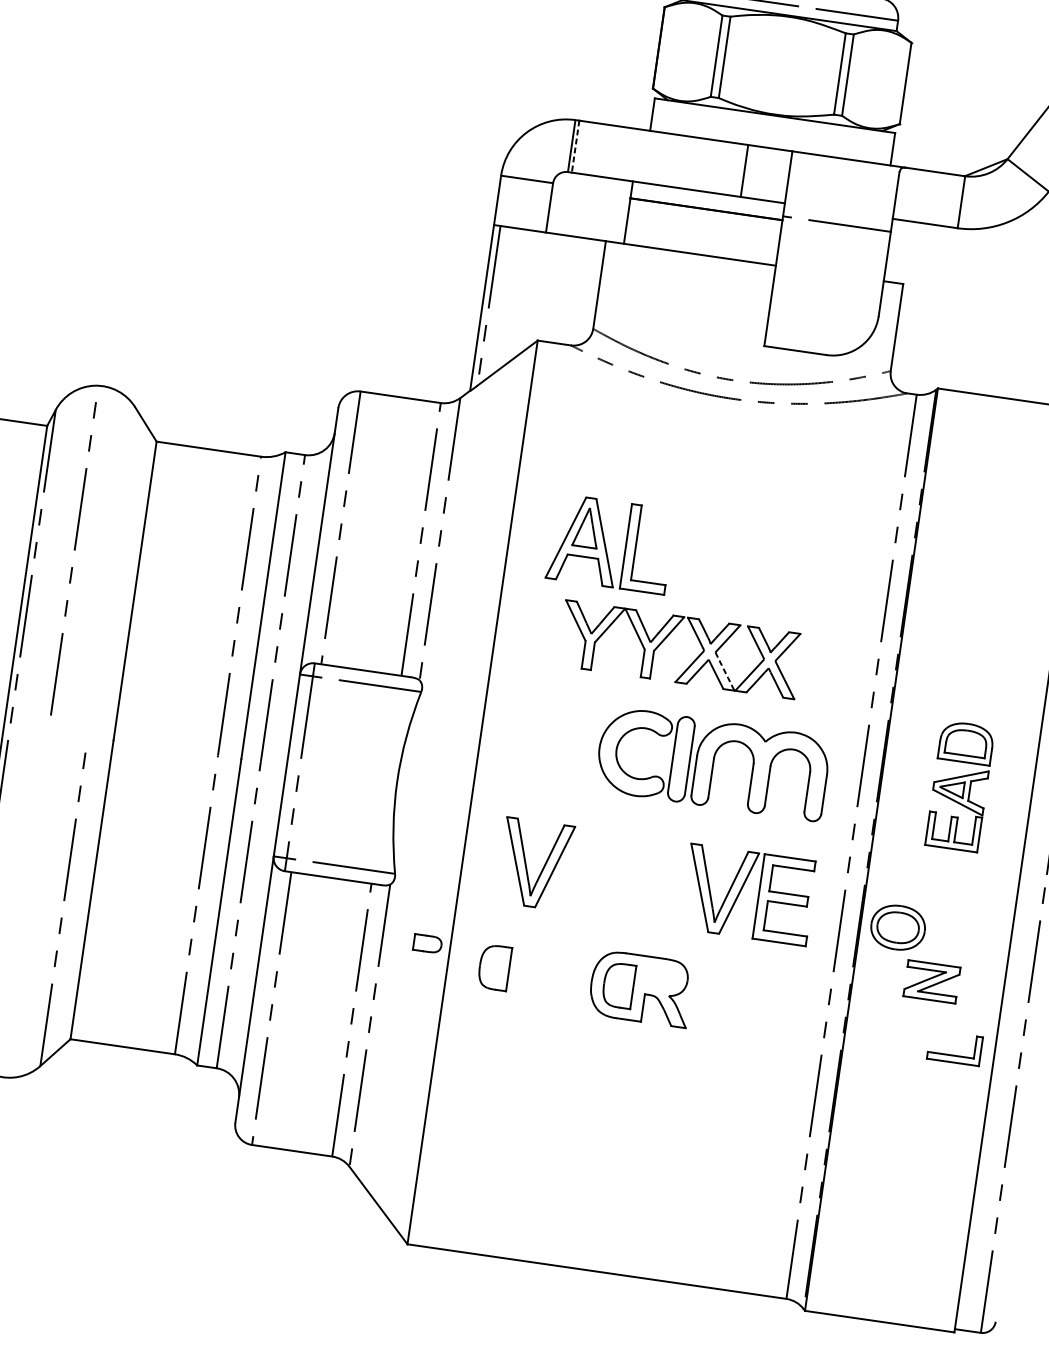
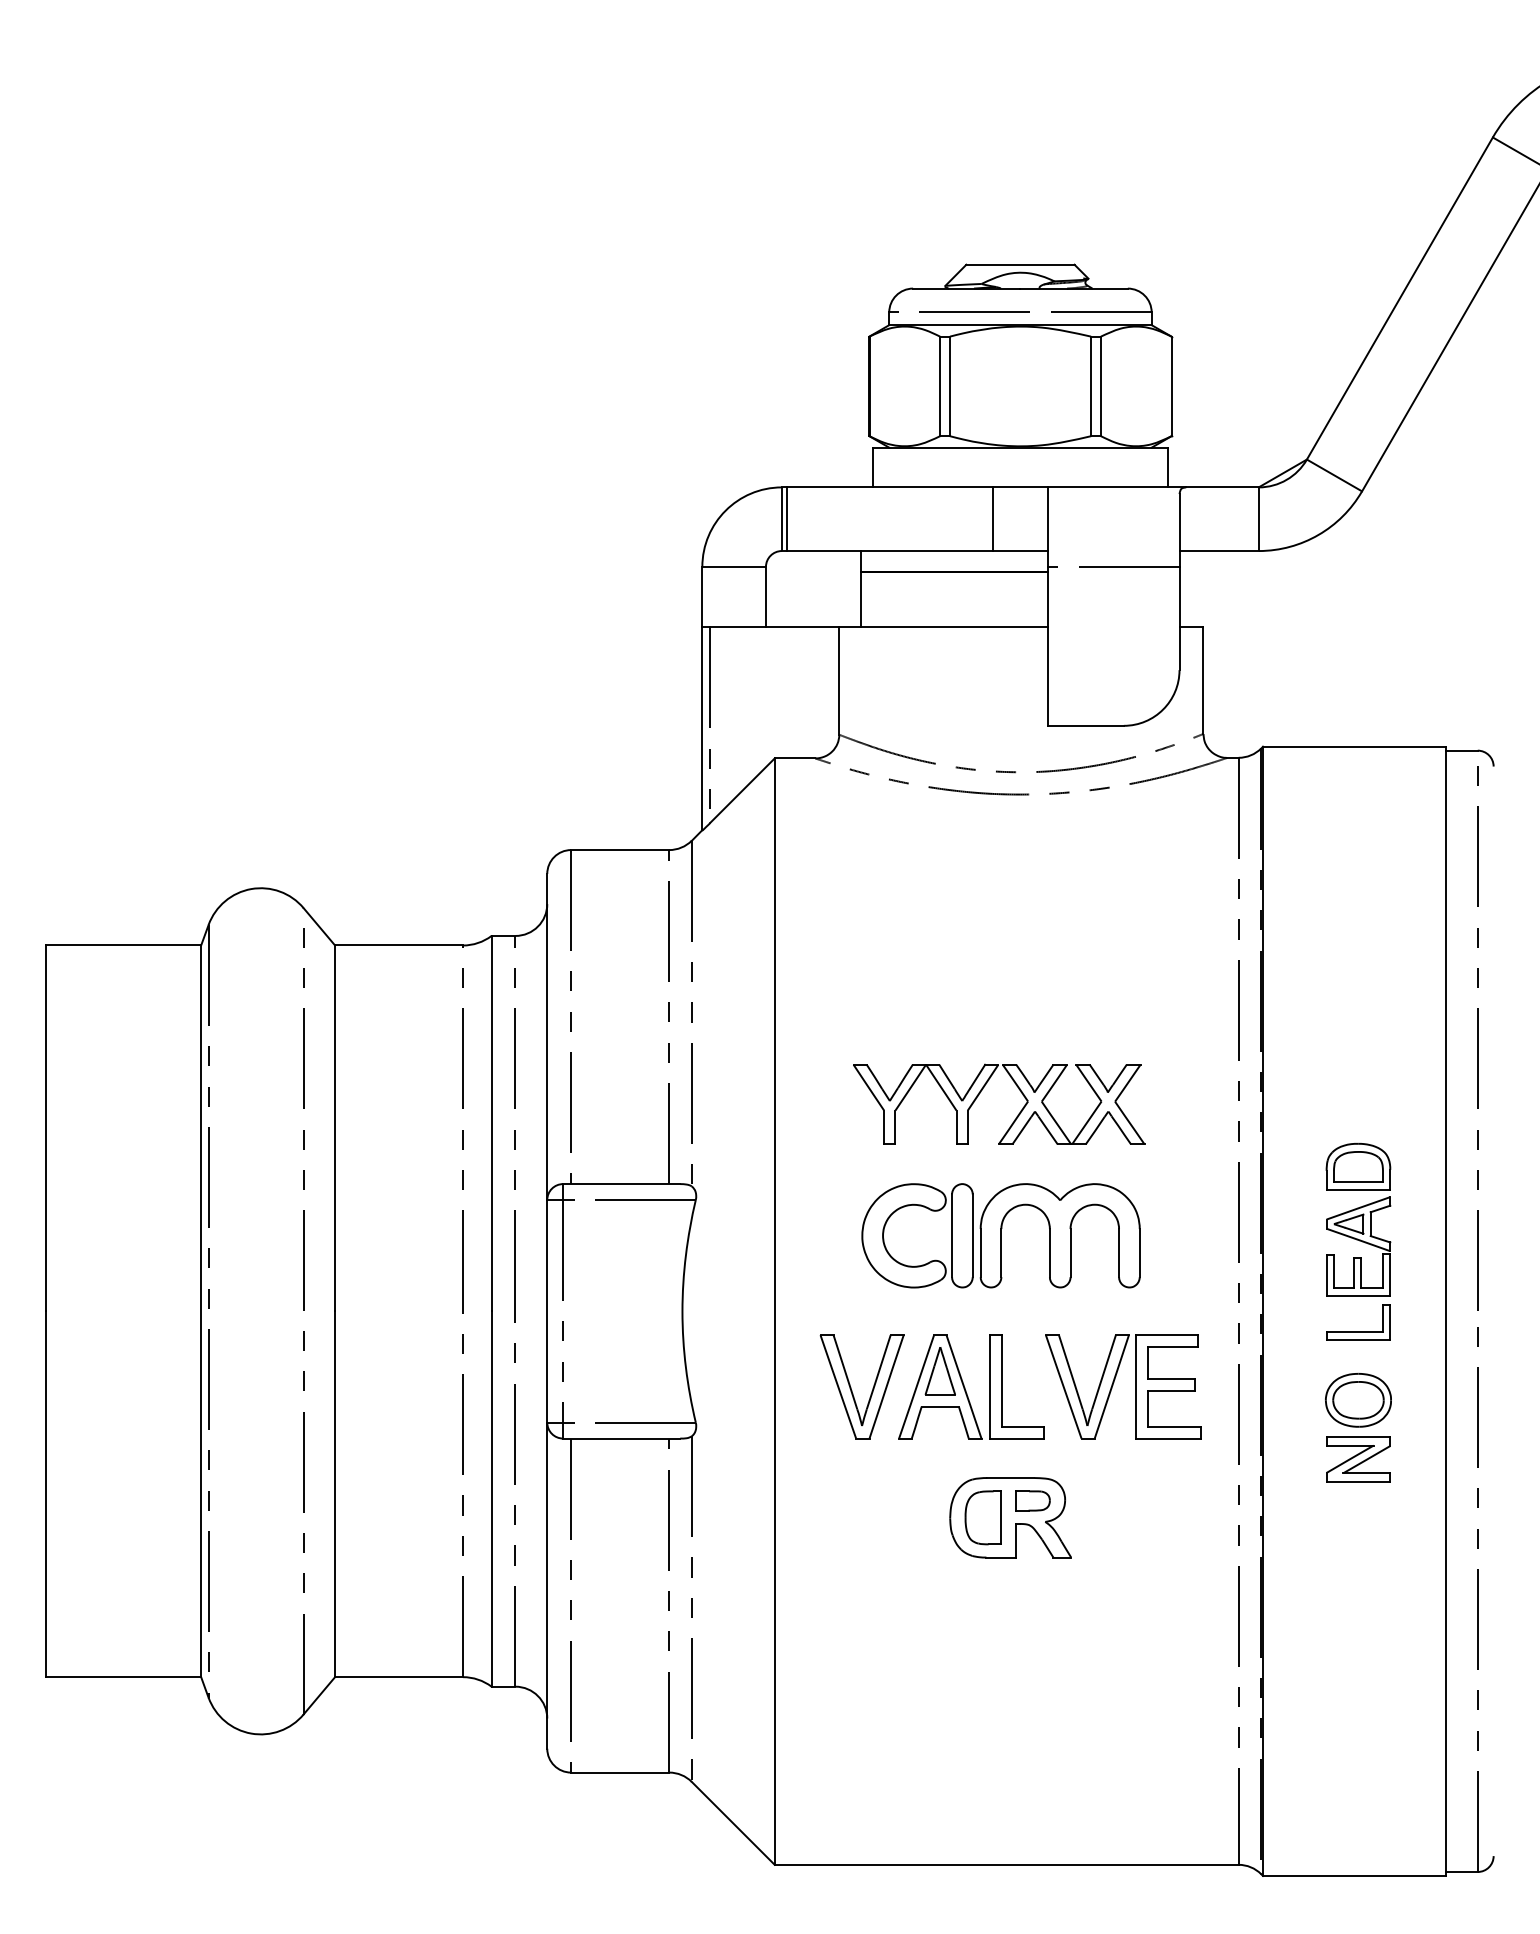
line: (575, 146) -> (786, 519), dashed -> solid
part: (605, 543) -> (965, 1387), moved
line: (74, 549) -> (303, 1108), moved
line: (725, 671) -> (1056, 1122), dashed -> solid
part: (712, 763) -> (1000, 1235), moved
part: (898, 927) -> (1358, 1400), moved
part: (427, 943) -> (1032, 1500), moved
part: (493, 967) -> (830, 1517), removed
part: (953, 1055) -> (1358, 1331), moved

